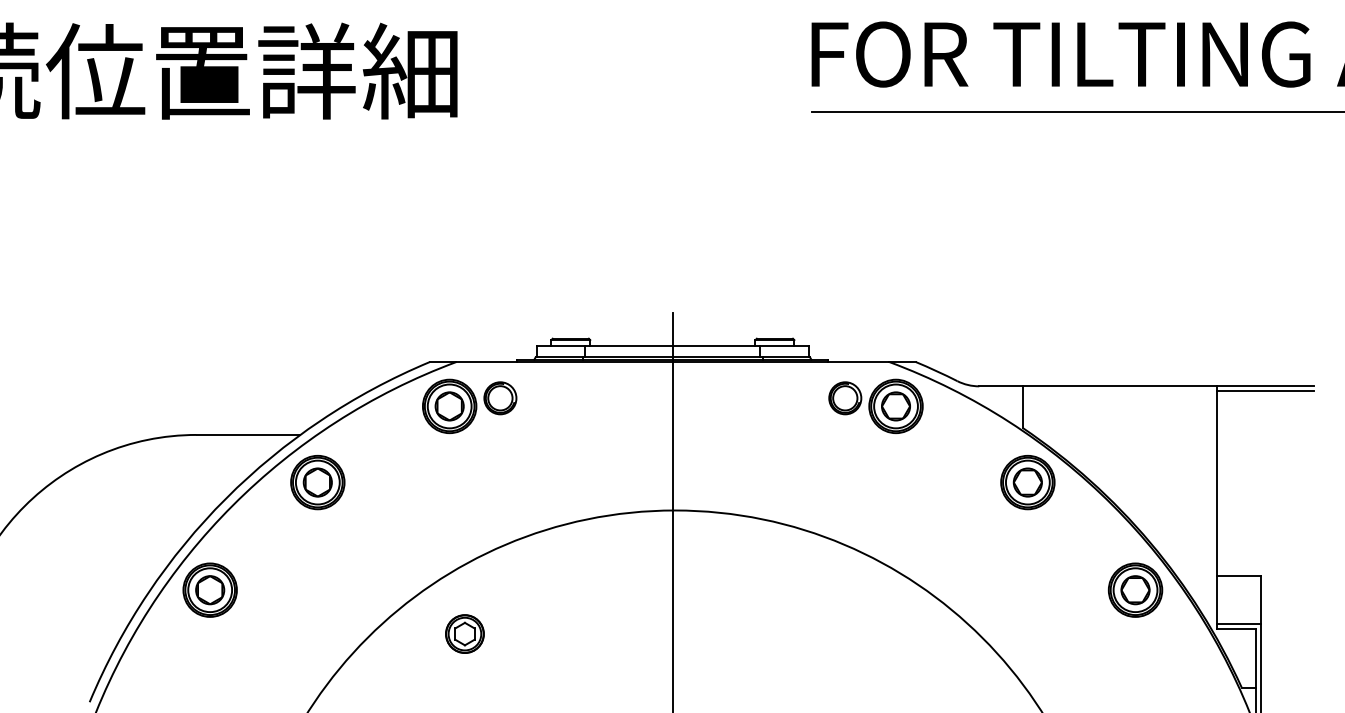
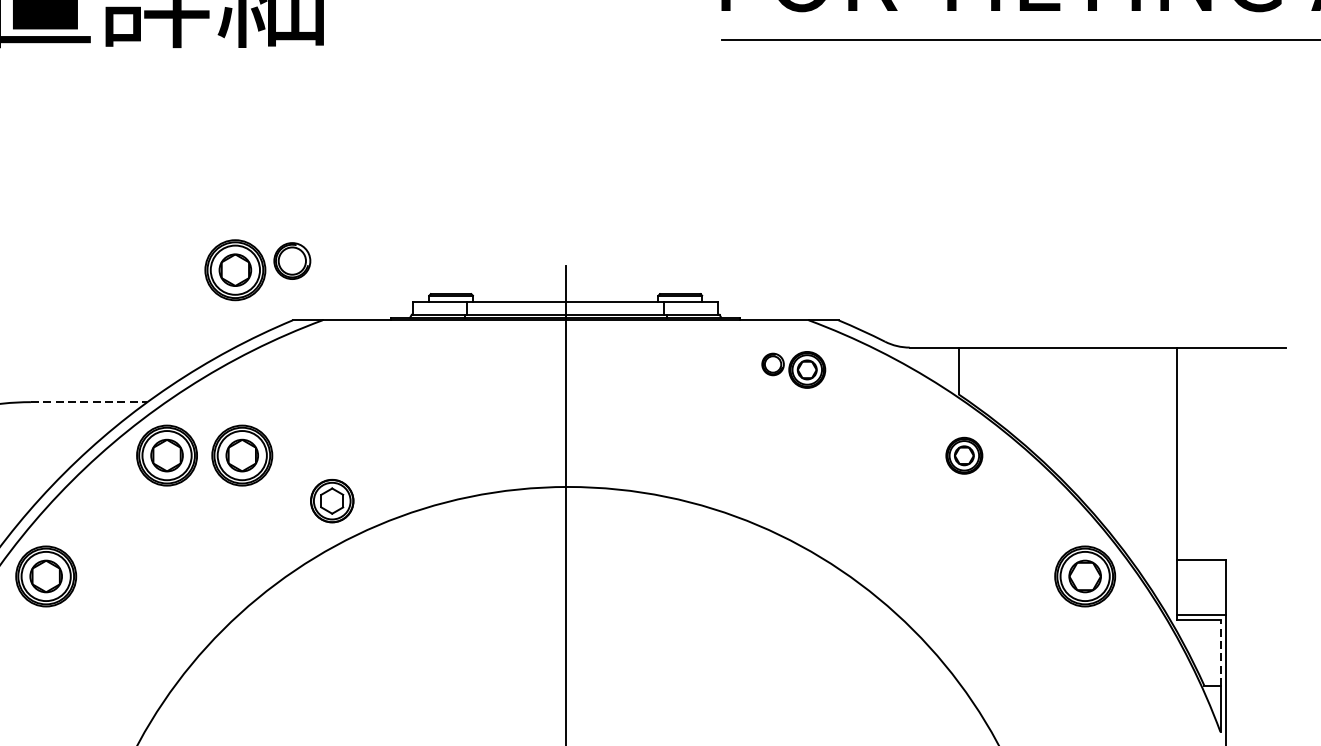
line: (1265, 391) -> (1231, 353), removed
part: (875, 405) -> (793, 369), size x0.6
part: (469, 406) -> (257, 270), moved
line: (248, 434) -> (89, 401), solid -> dashed
part: (384, 482) -> (241, 455), added
part: (1027, 482) -> (963, 455), size x0.6
part: (464, 633) -> (331, 500), moved
line: (1256, 658) -> (1221, 653), solid -> dashed

